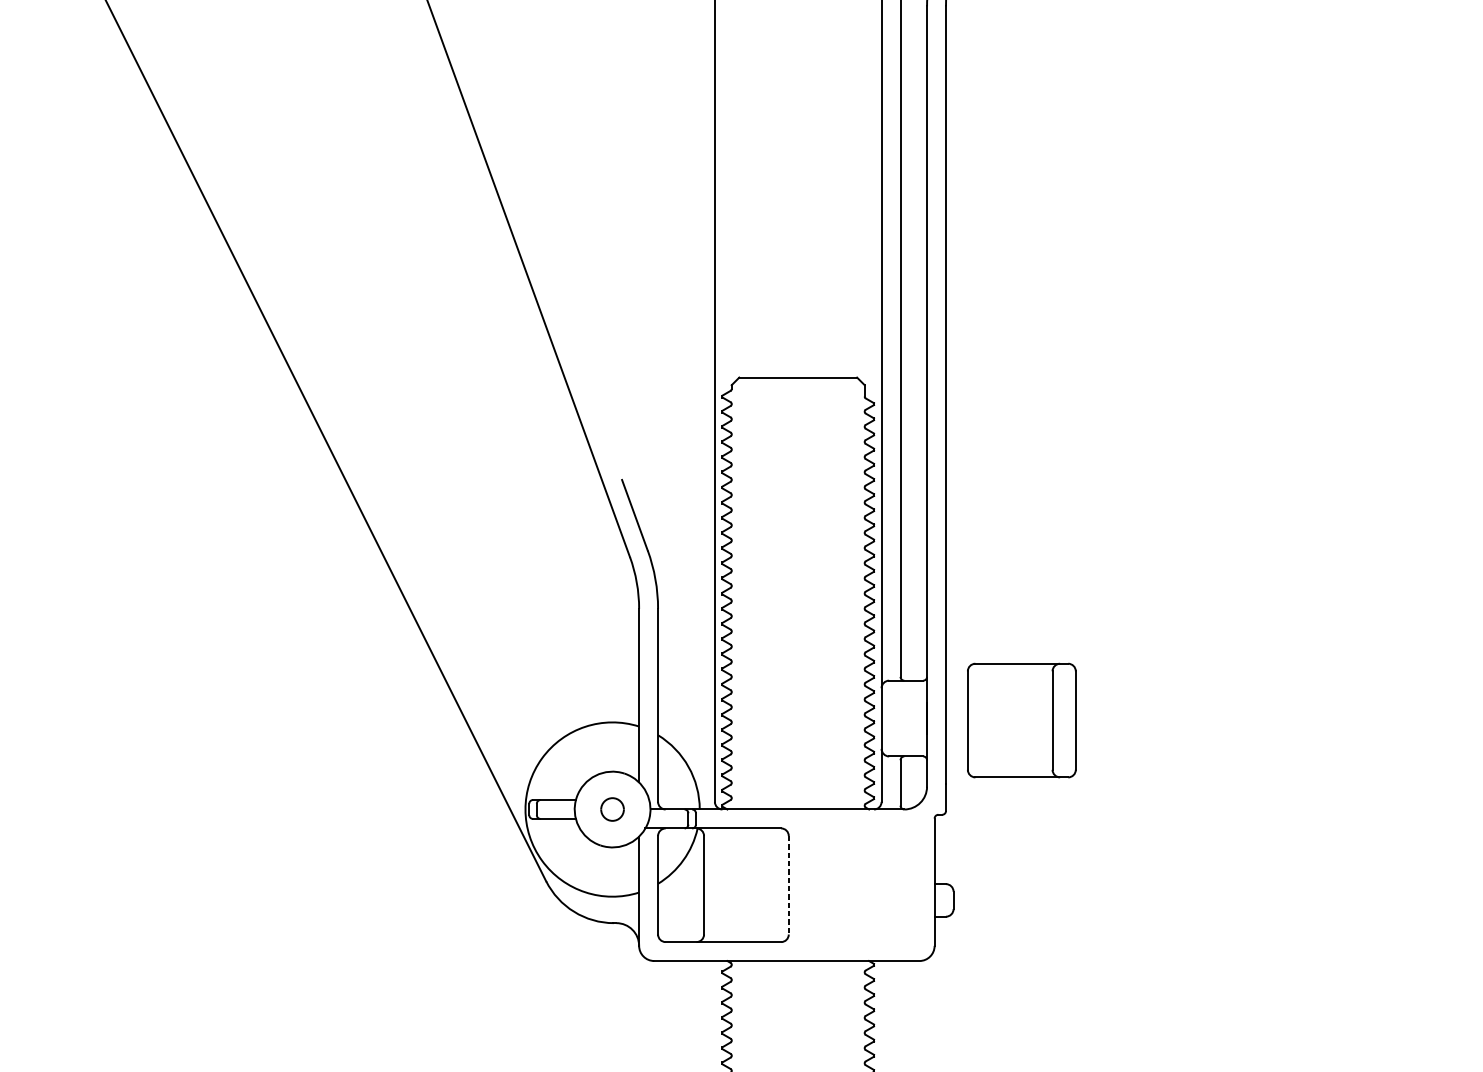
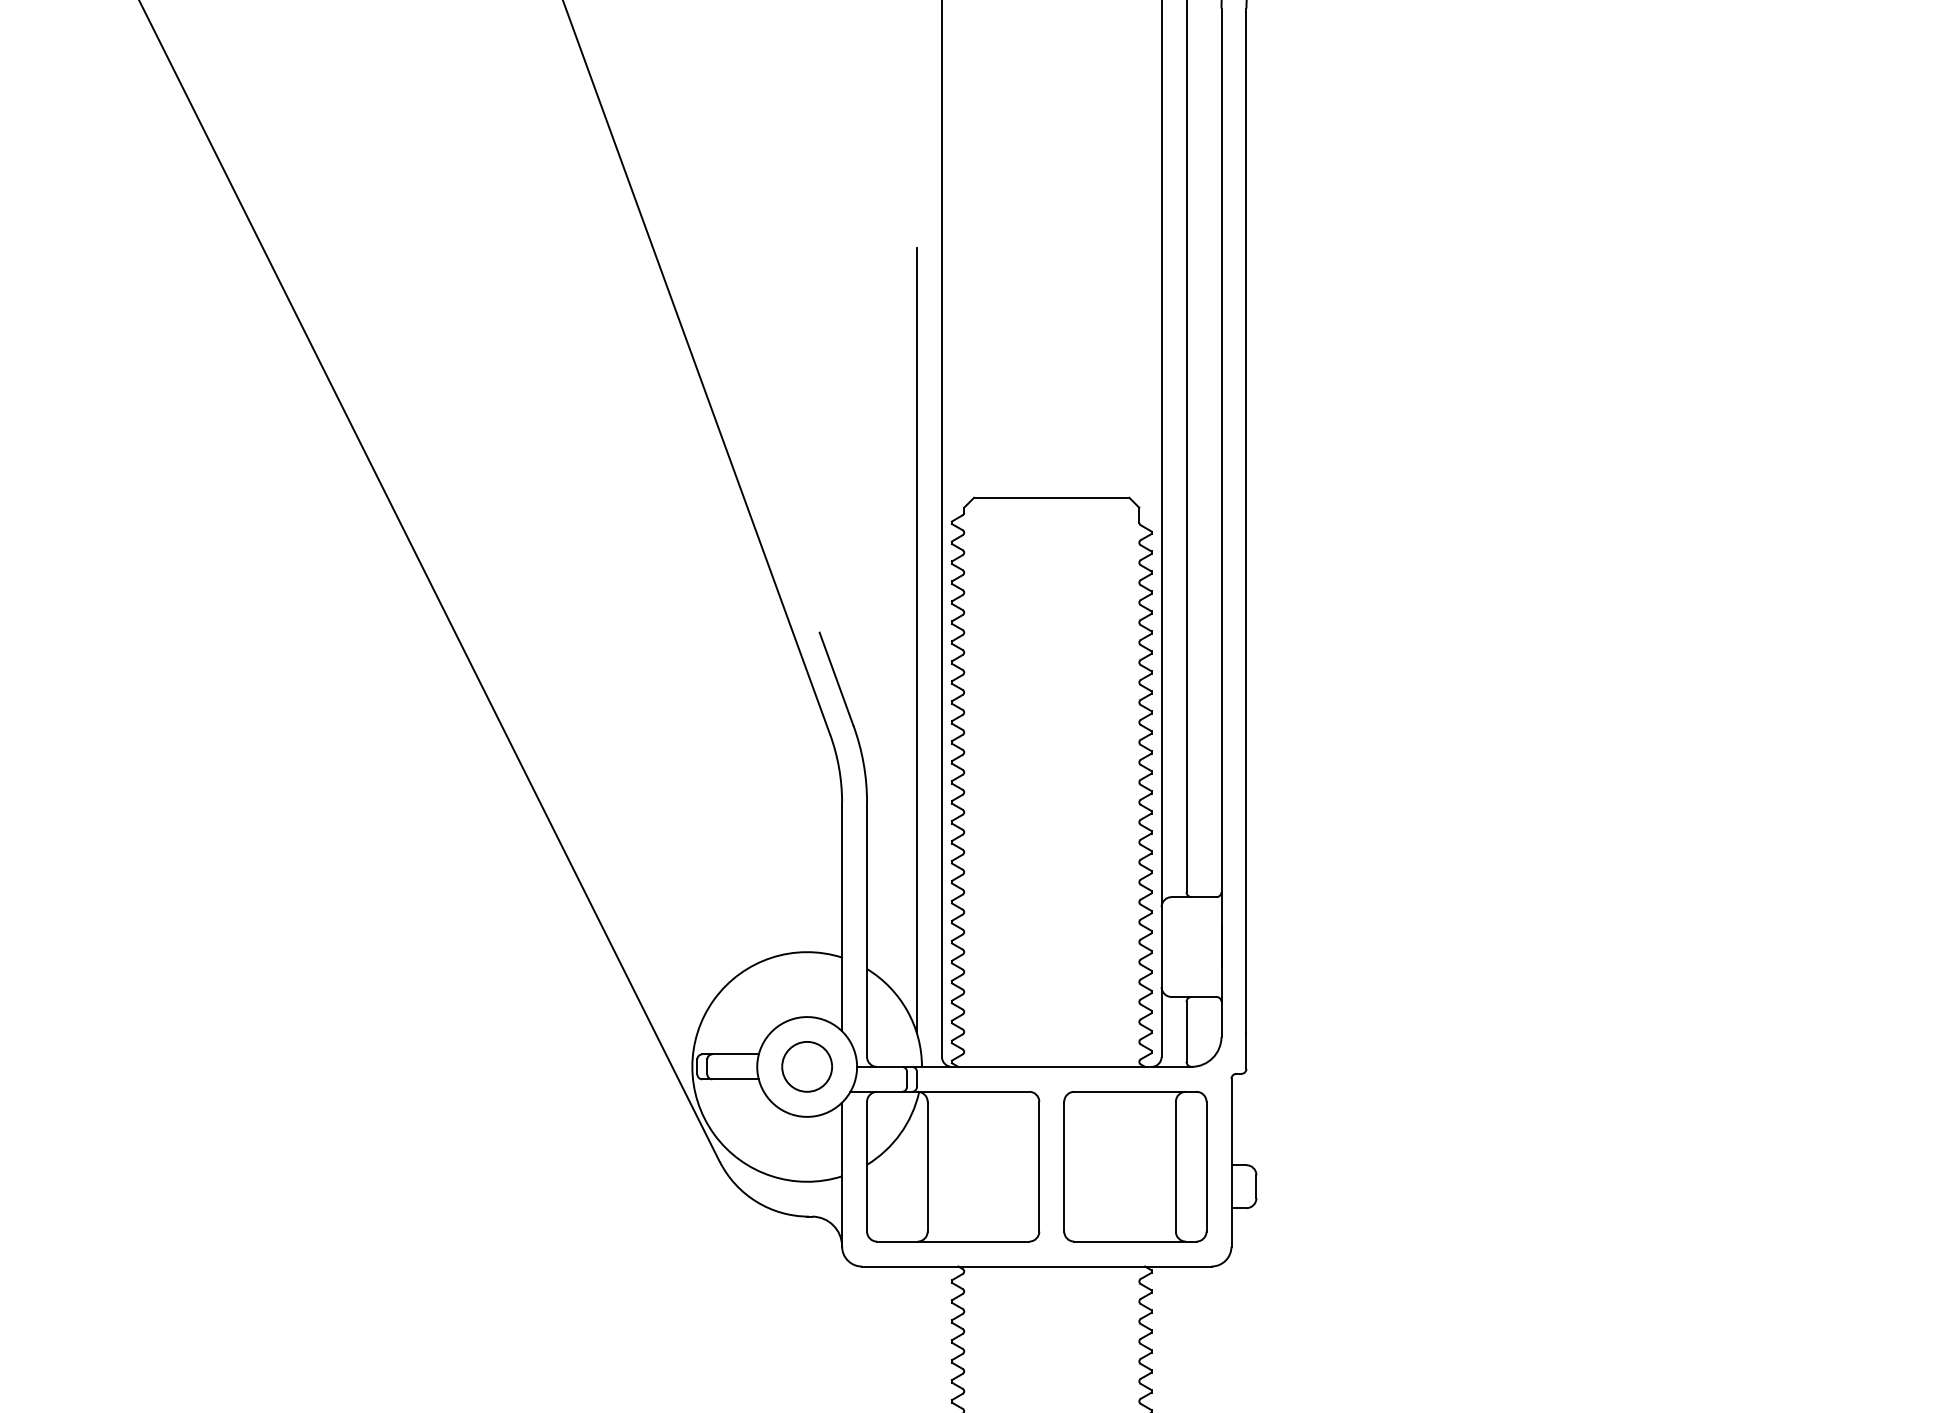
line: (695, 485) -> (916, 640), added
part: (1021, 720) -> (1135, 1166), moved
part: (612, 809) -> (806, 1066), size x1.67
line: (788, 885) -> (1039, 1166), dashed -> solid

